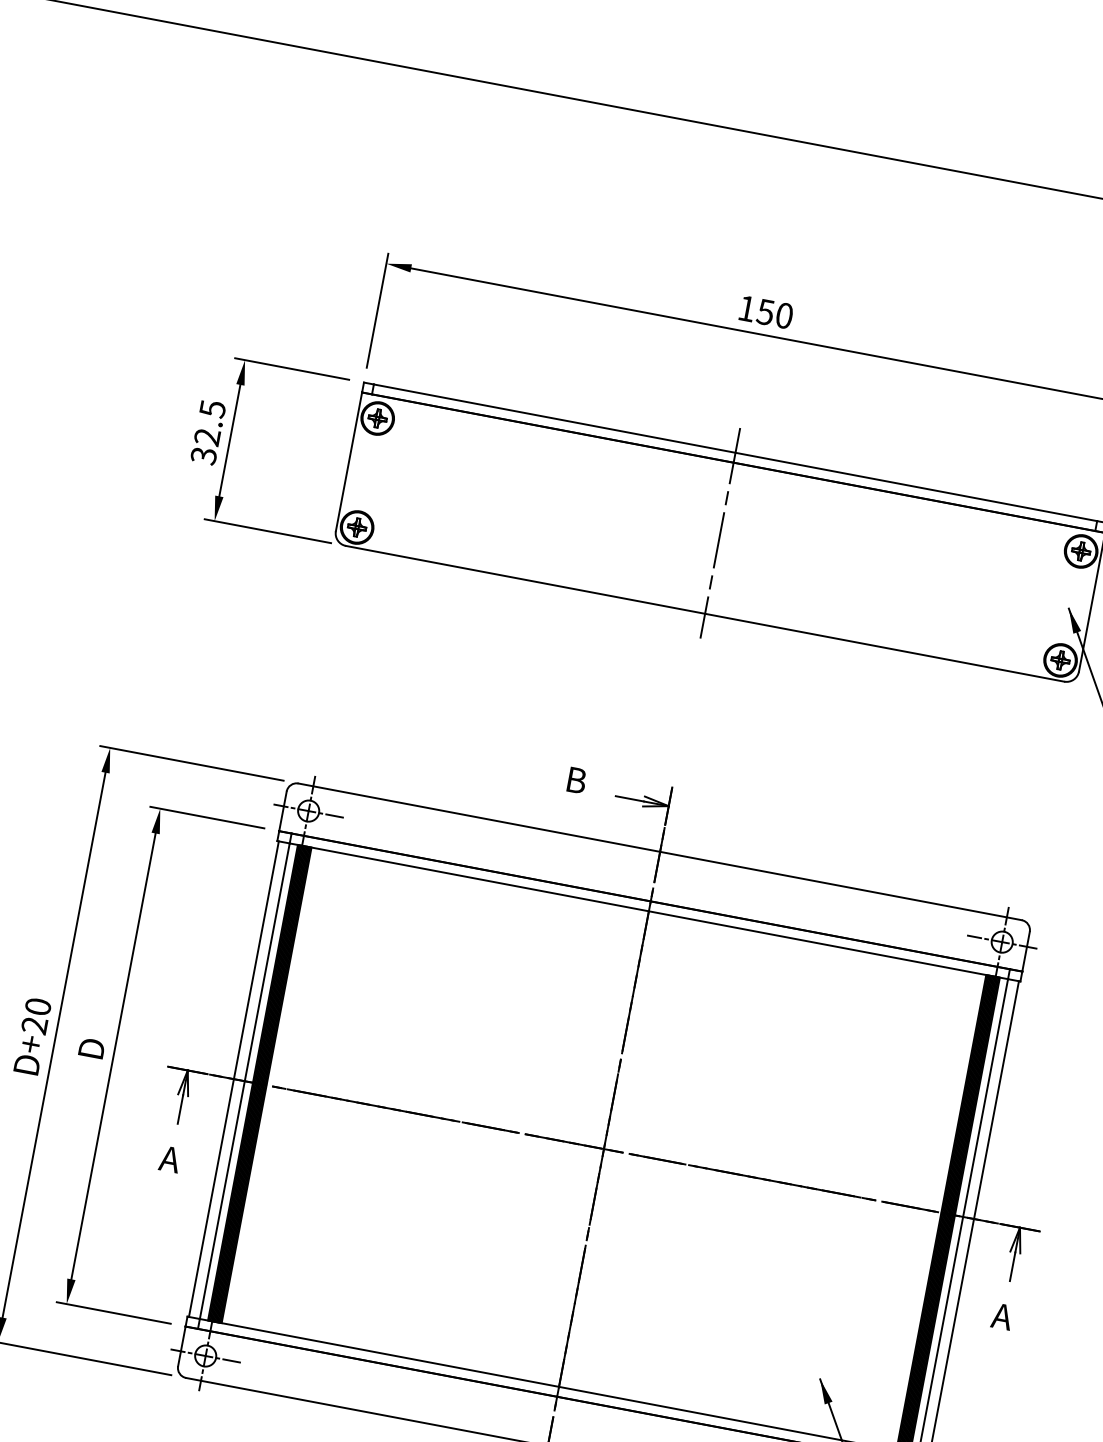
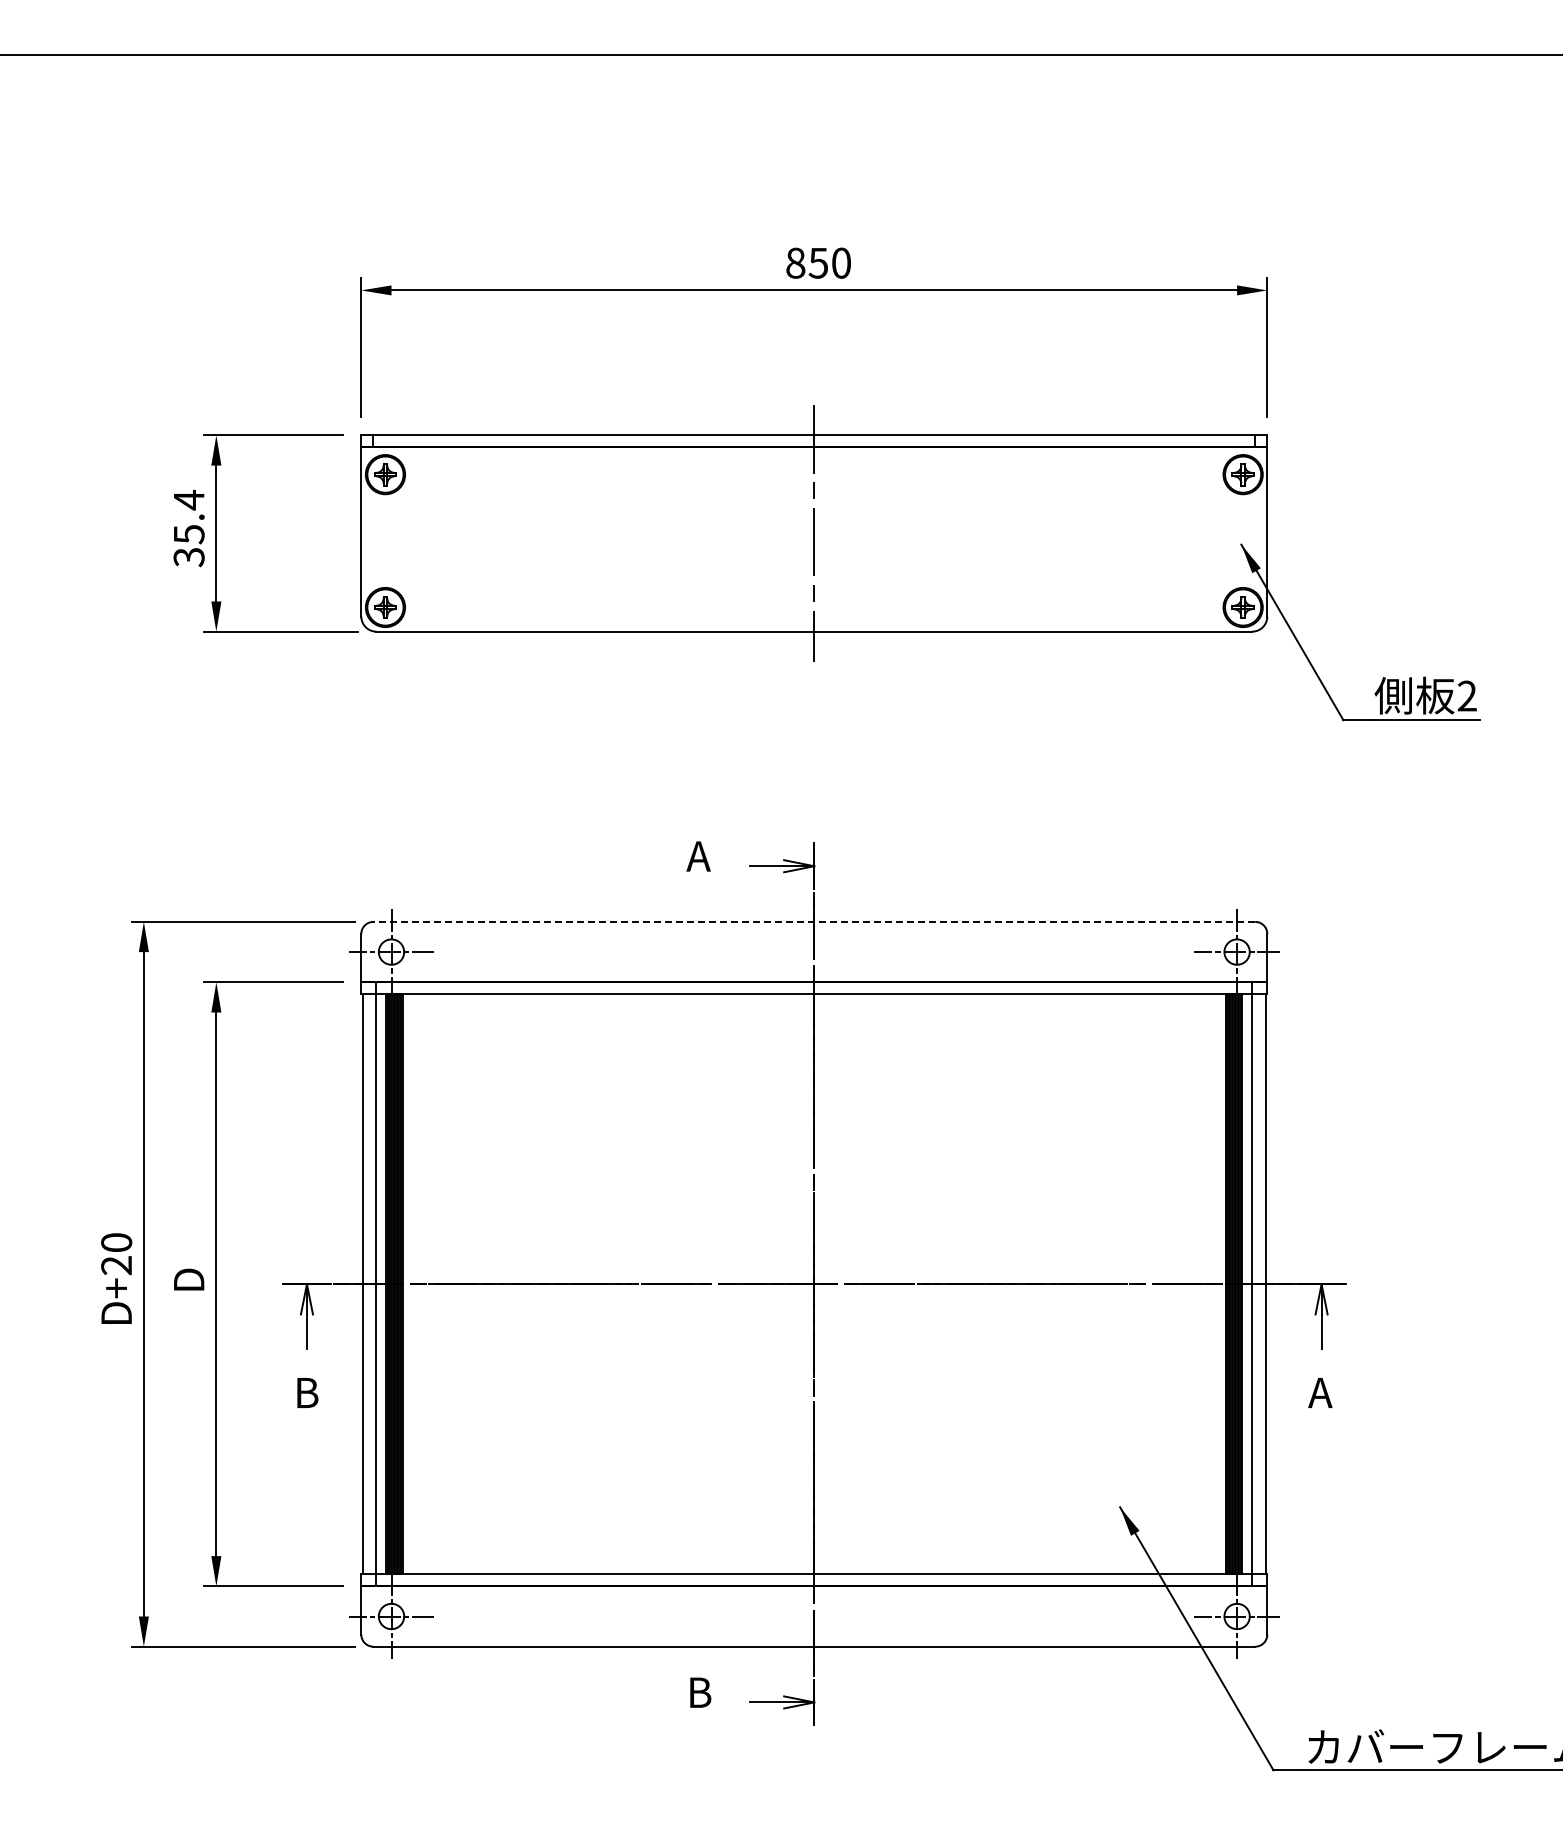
text: (746, 308) -> (795, 262), 150 -> 850
text: (209, 423) -> (188, 517), 32.5 -> 35.4
text: (575, 780) -> (698, 856), B -> A
line: (660, 851) -> (814, 921), solid -> dashed
text: (169, 1158) -> (305, 1392), A -> B

